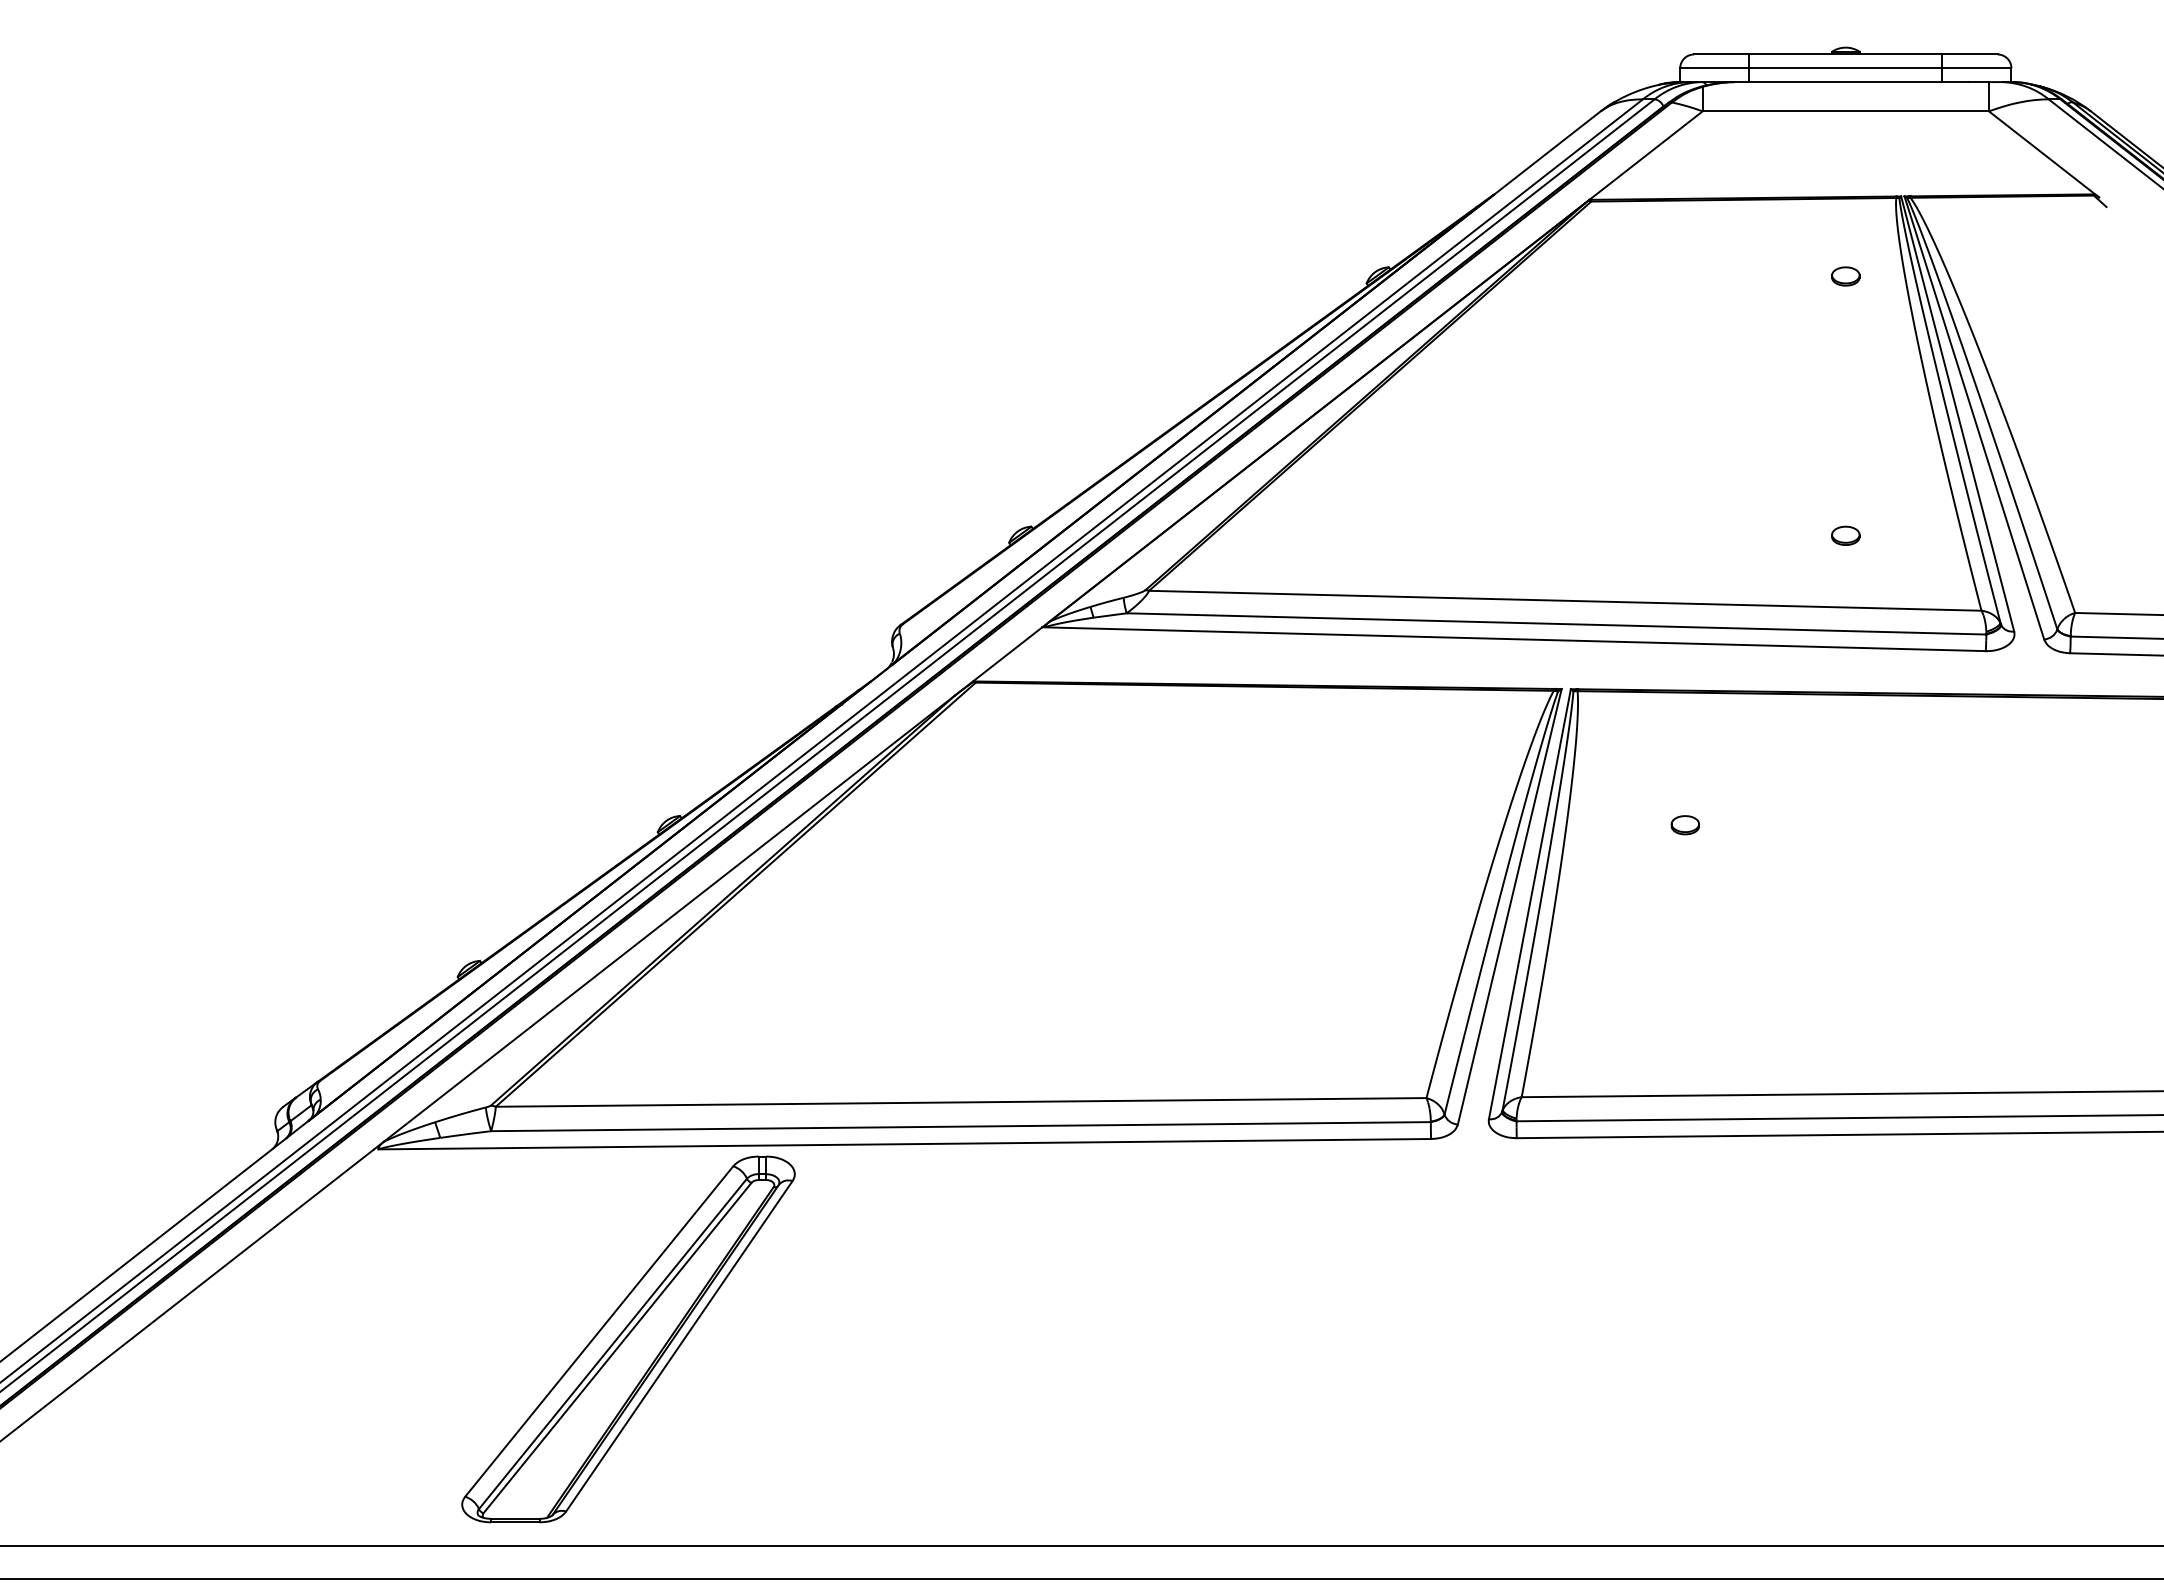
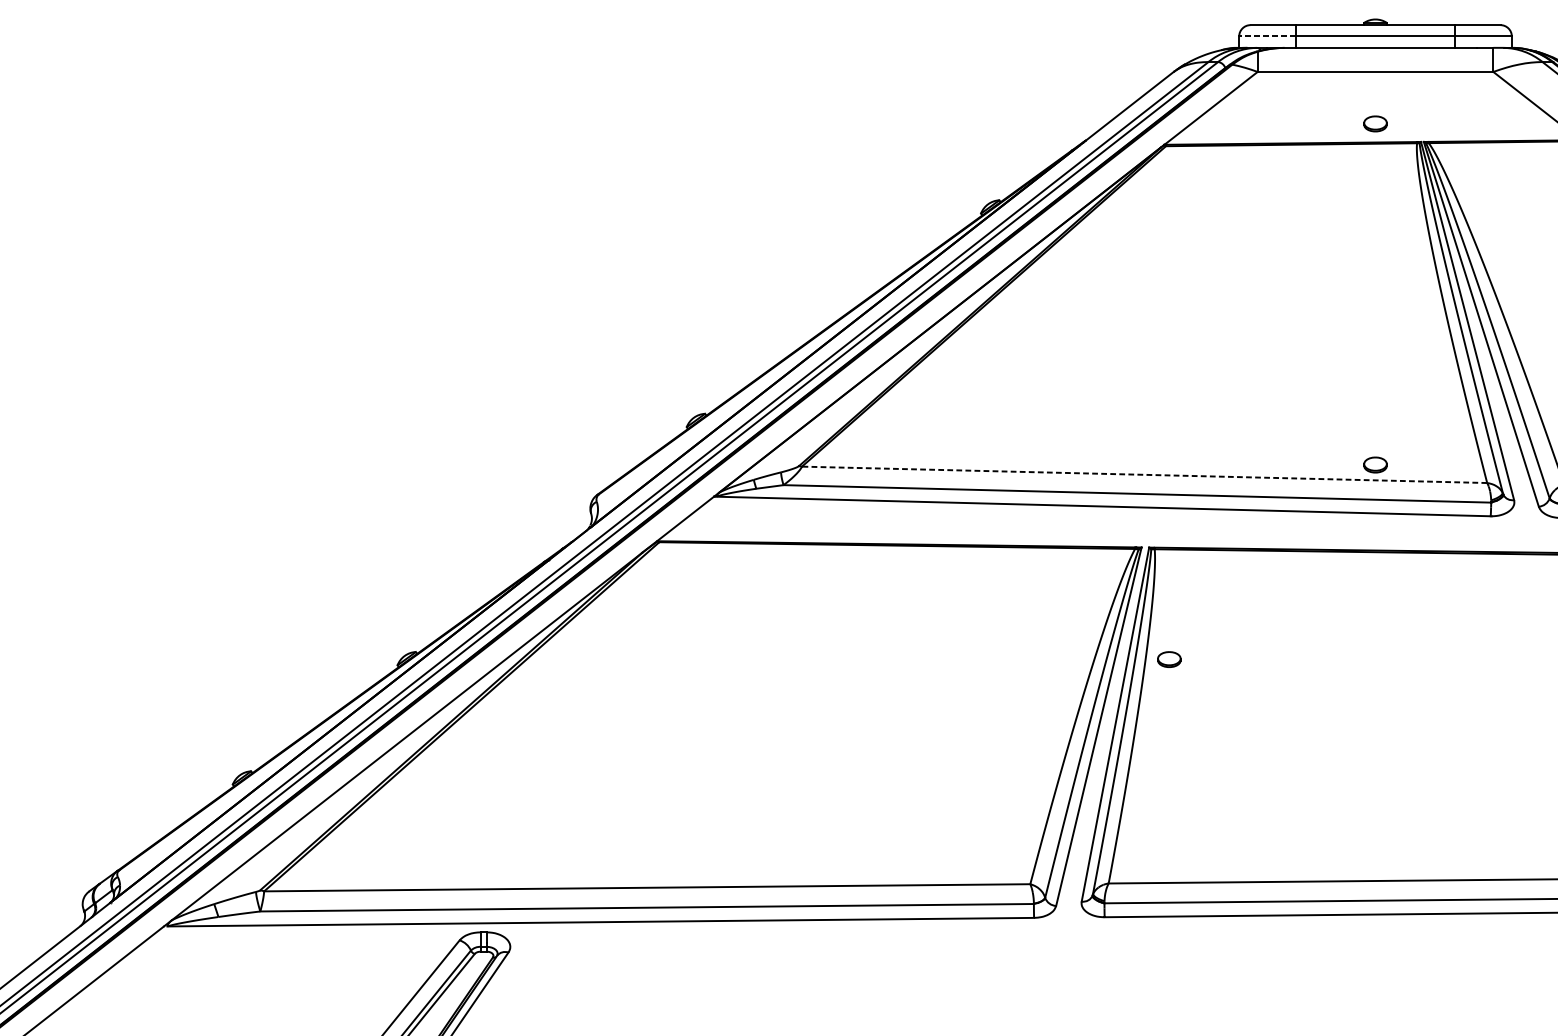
line: (1714, 68) -> (1267, 36), solid -> dashed
part: (1845, 276) -> (1375, 123), moved
part: (1845, 535) -> (1375, 464), moved
line: (1564, 600) -> (1143, 474), solid -> dashed
part: (1684, 825) -> (1168, 659), moved

